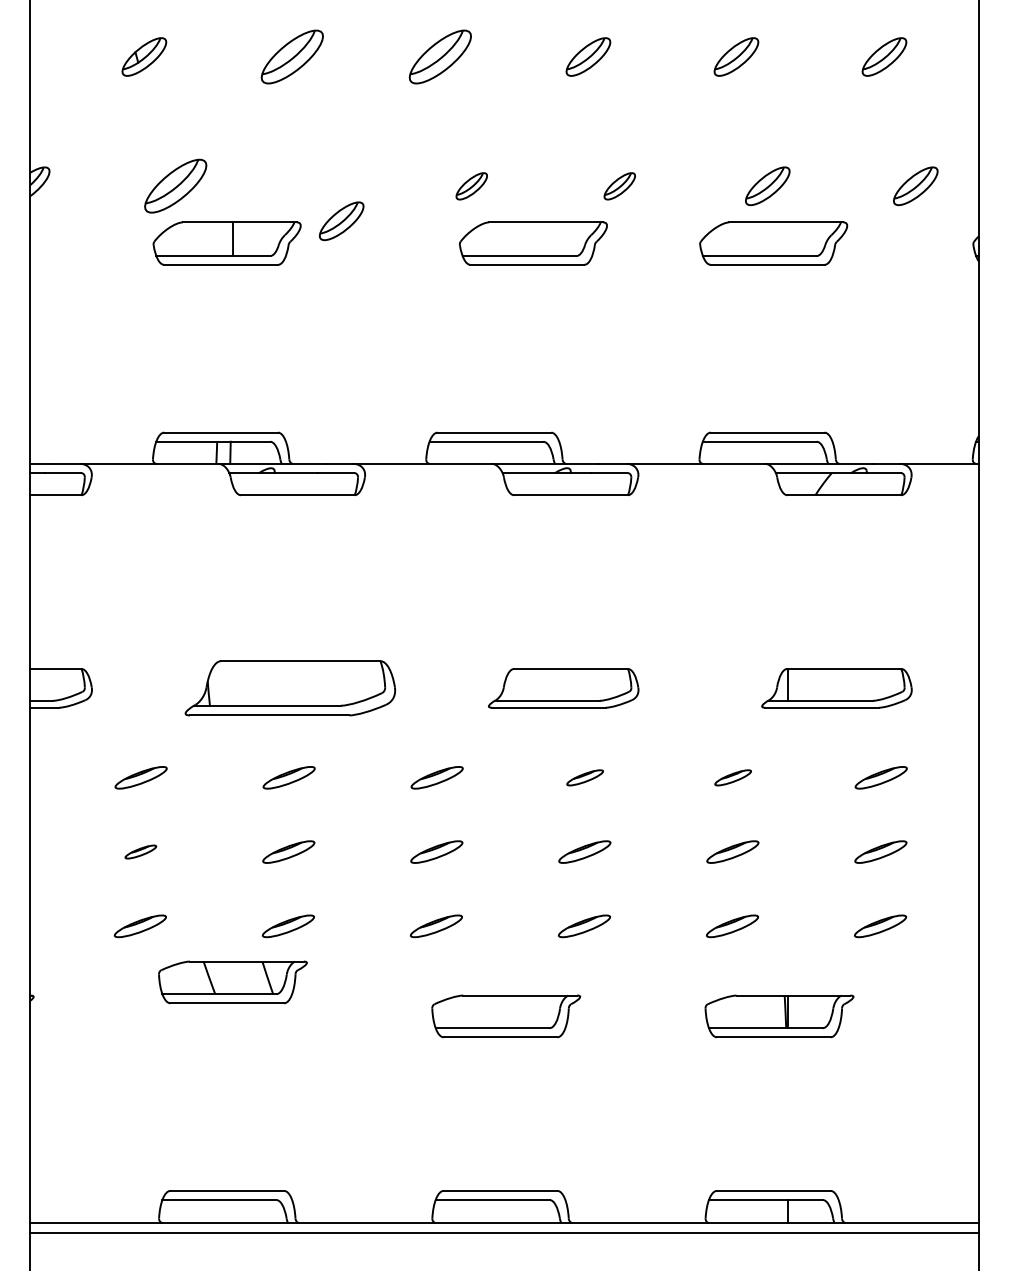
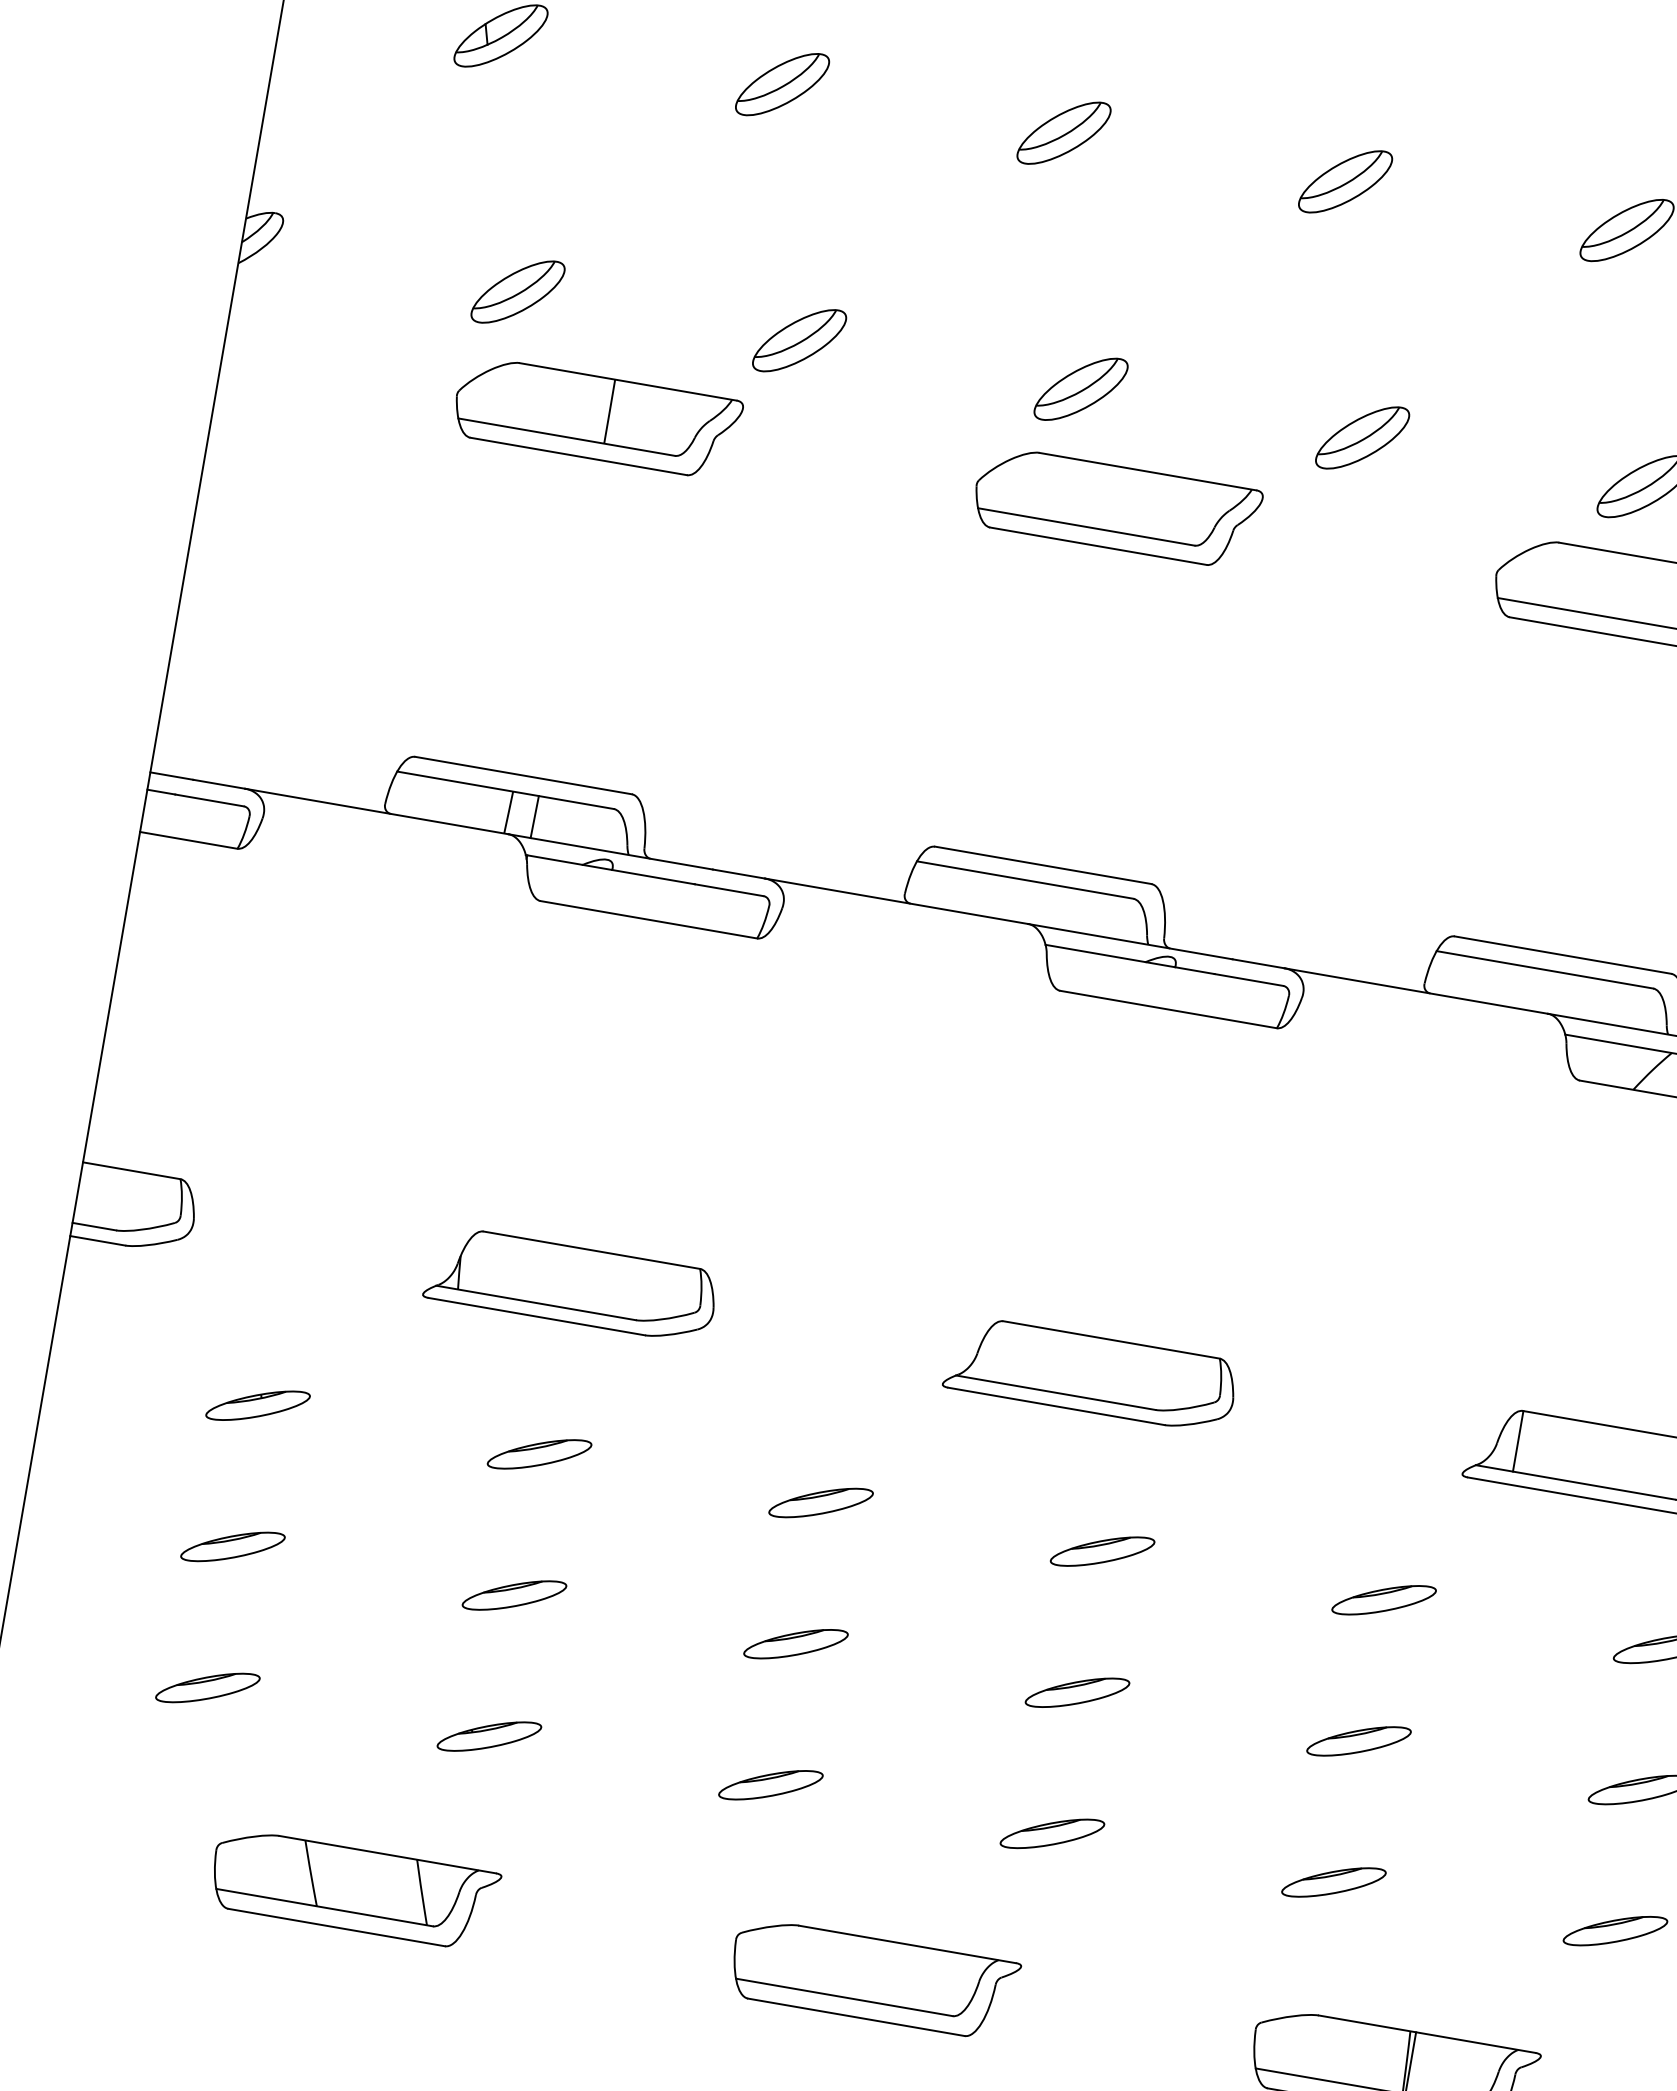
part: (292, 56) -> (782, 83), size x0.71
part: (440, 56) -> (1064, 132), size x0.71
part: (175, 186) -> (517, 292), size x0.71
part: (471, 186) -> (1080, 389), size x1.43
part: (619, 186) -> (1362, 438), size x1.43
part: (341, 221) -> (799, 341), moved
part: (533, 243) -> (1117, 507), moved
part: (290, 688) -> (571, 1284), size x0.71
part: (584, 777) -> (1101, 1550), size x1.43
part: (732, 777) -> (1382, 1599), size x1.43
part: (140, 851) -> (232, 1545), size x1.67
part: (232, 982) -> (353, 1889), moved

